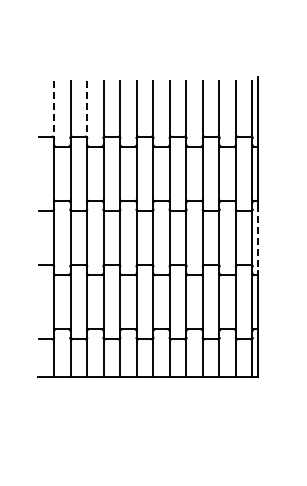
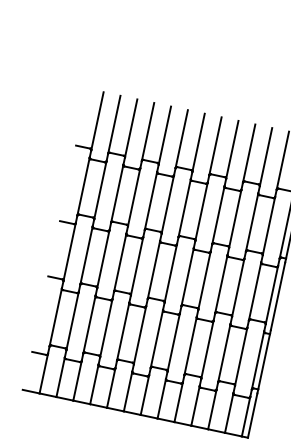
line: (54, 110) -> (97, 122), dashed -> solid
line: (87, 110) -> (131, 129), dashed -> solid
line: (258, 238) -> (277, 296), dashed -> solid

